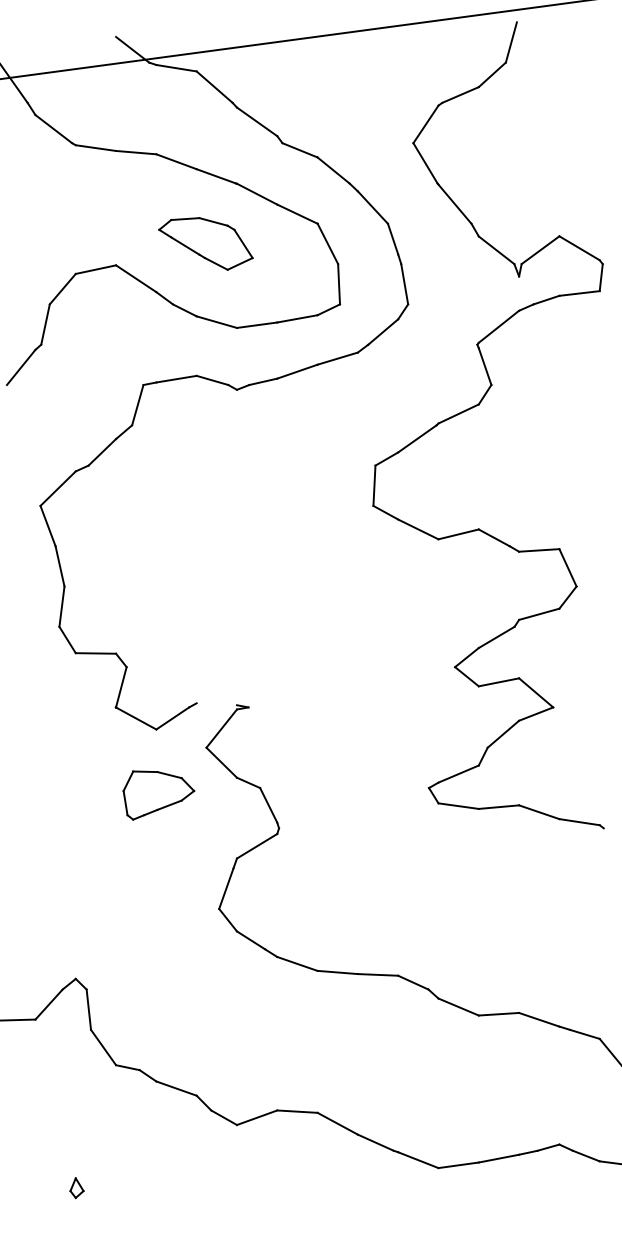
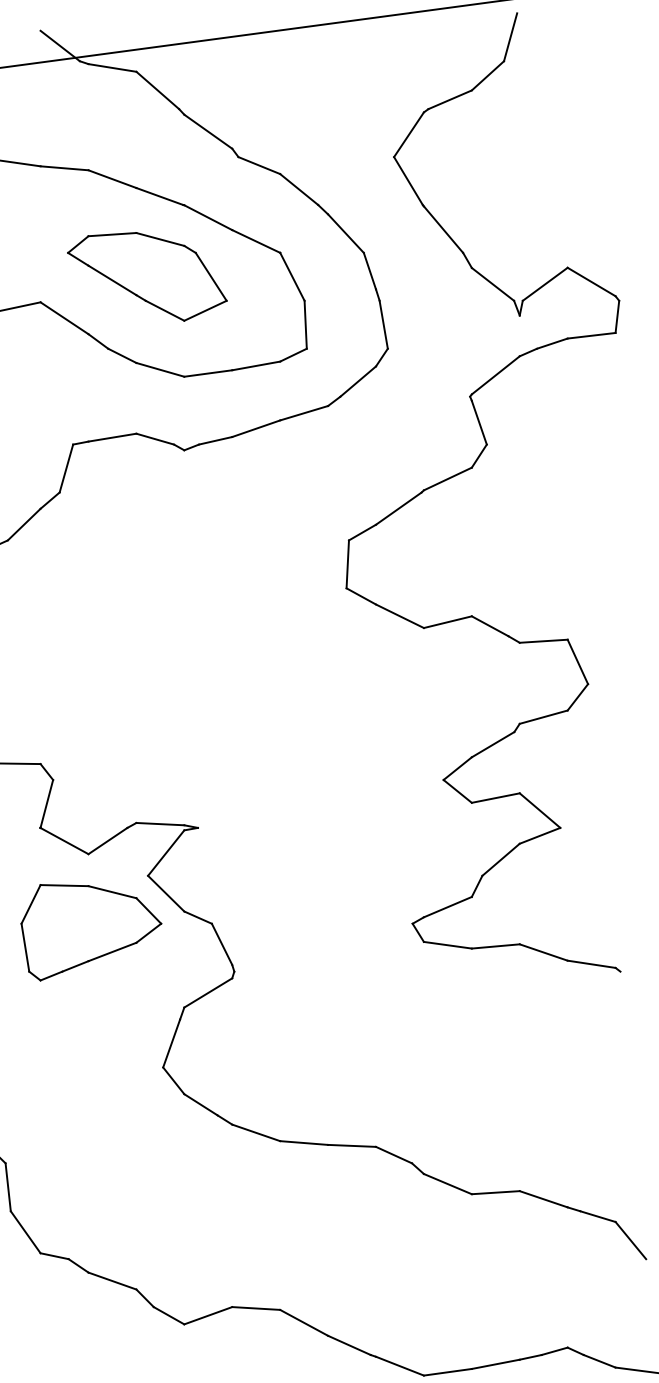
part: (205, 243) -> (146, 276), size x1.43
line: (216, 704) -> (159, 824), added
part: (158, 795) -> (91, 932), size x1.67

